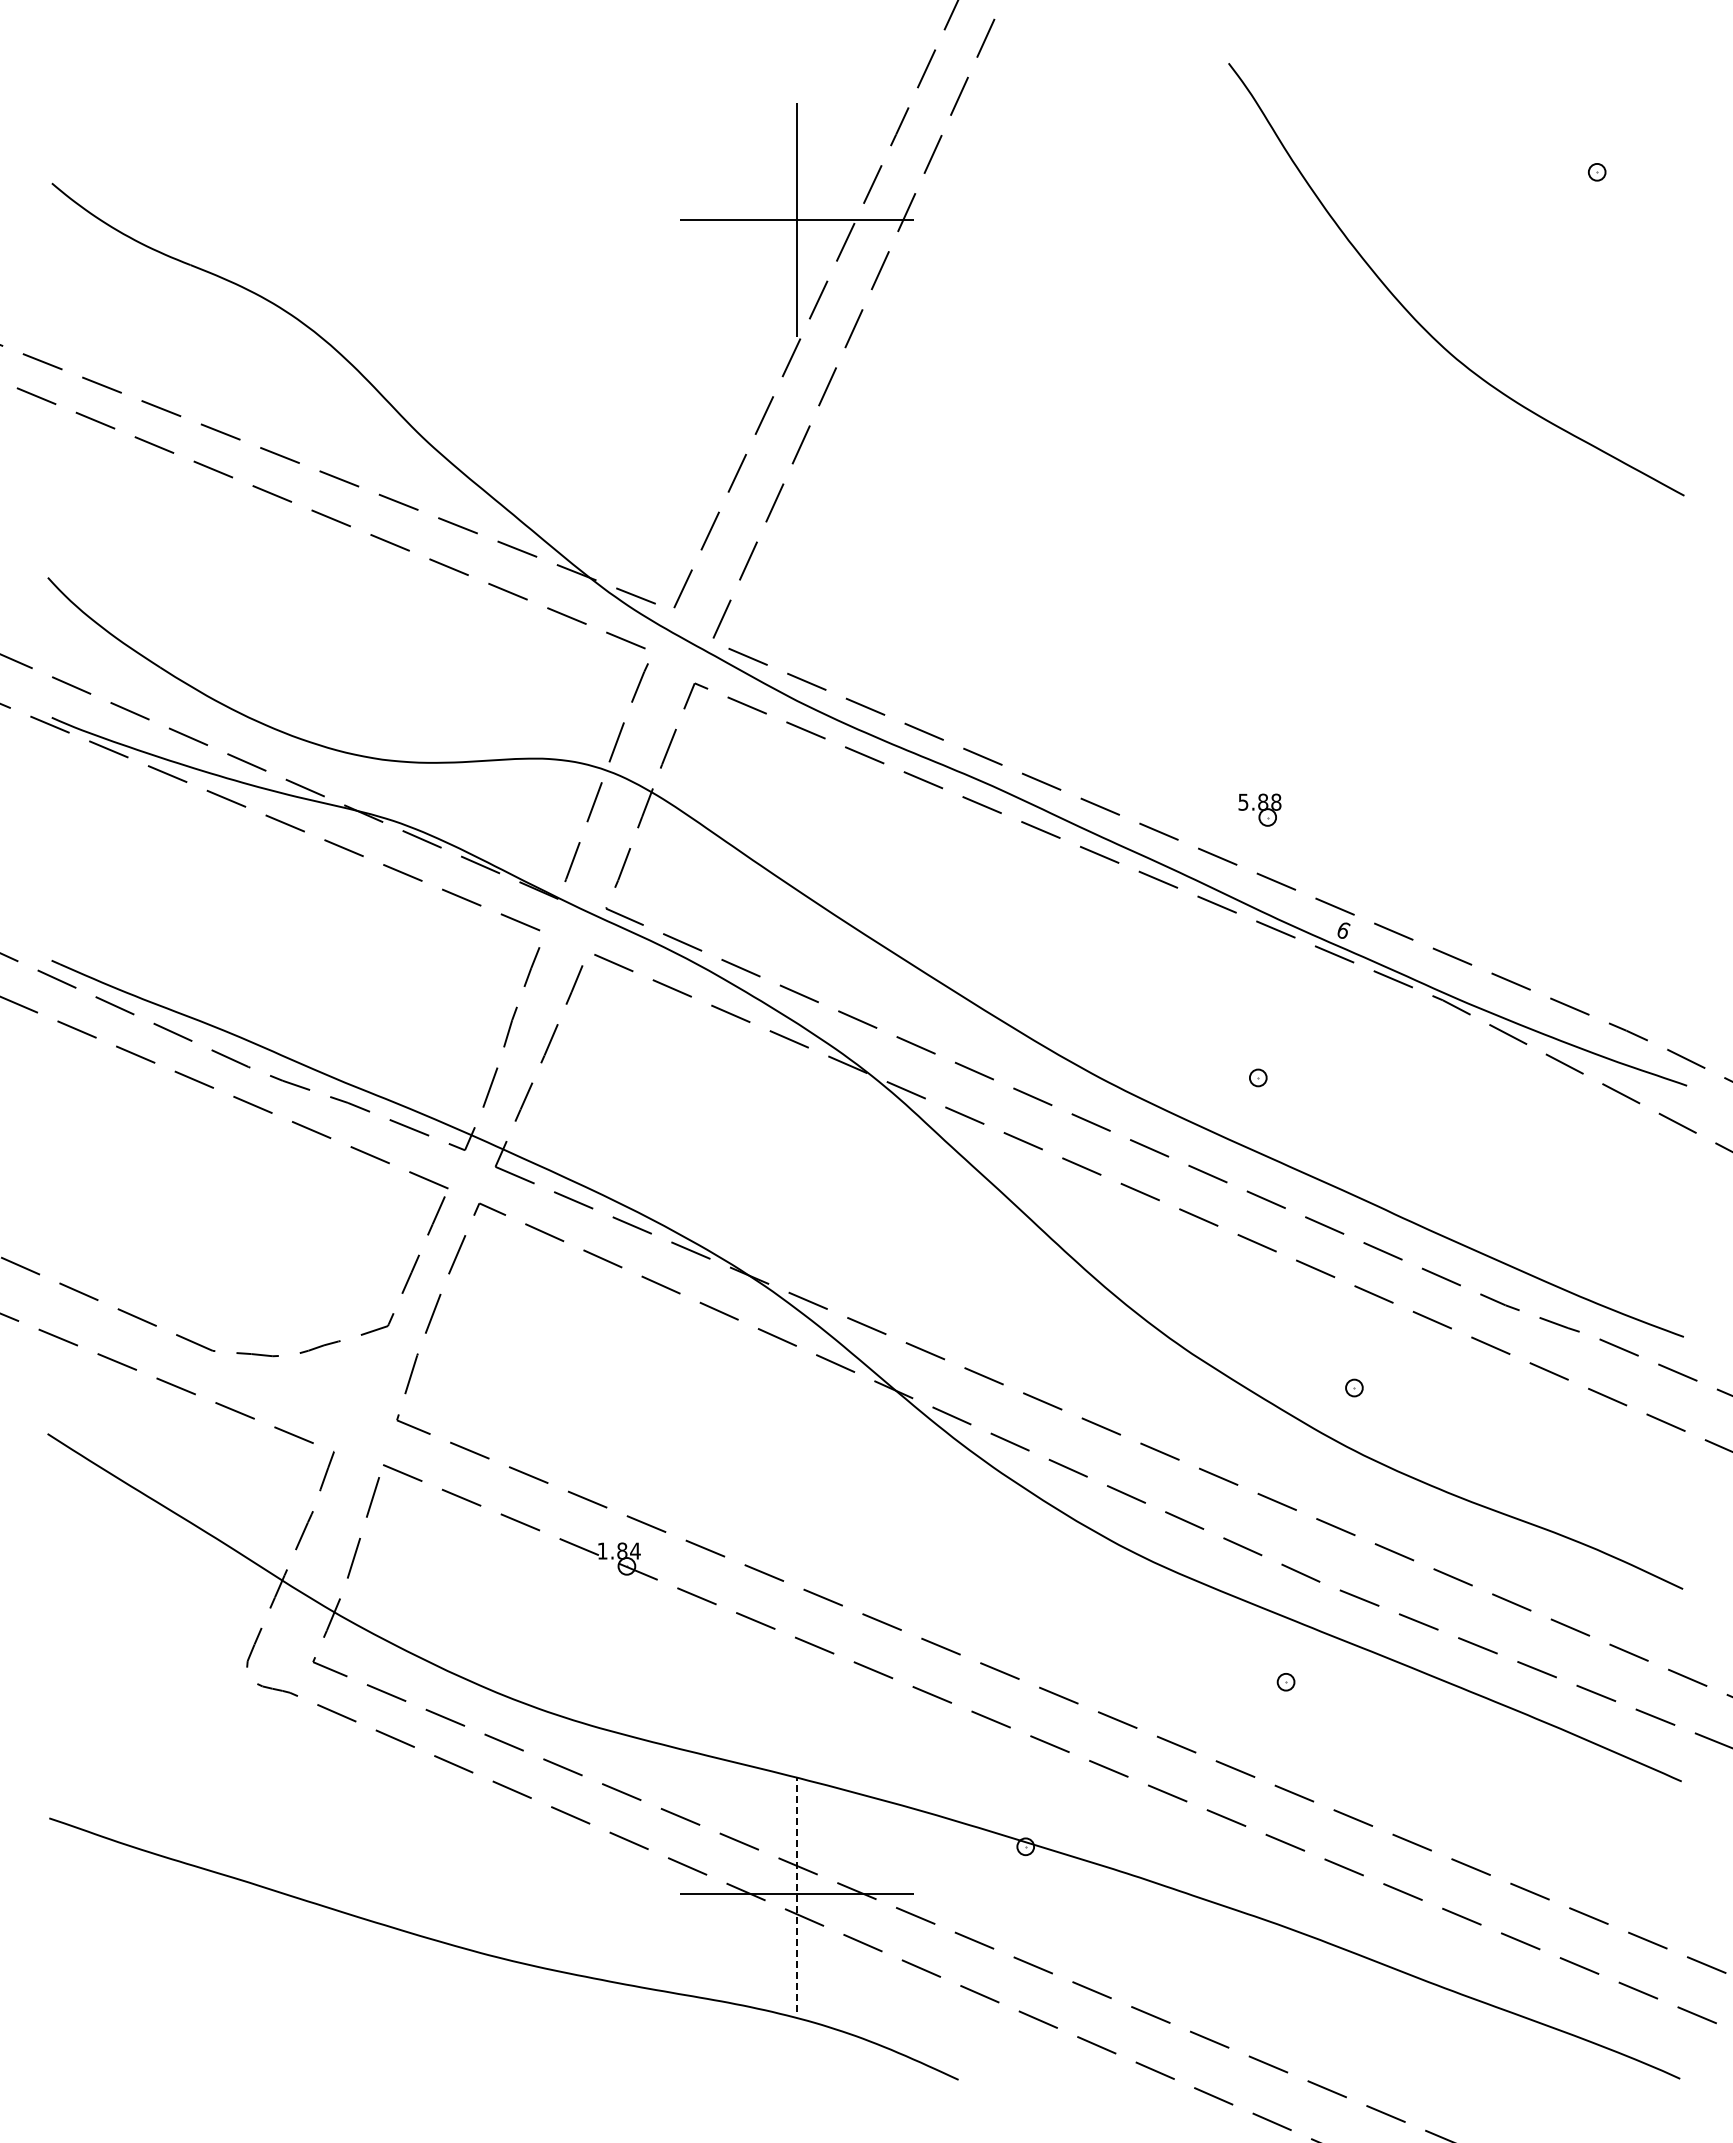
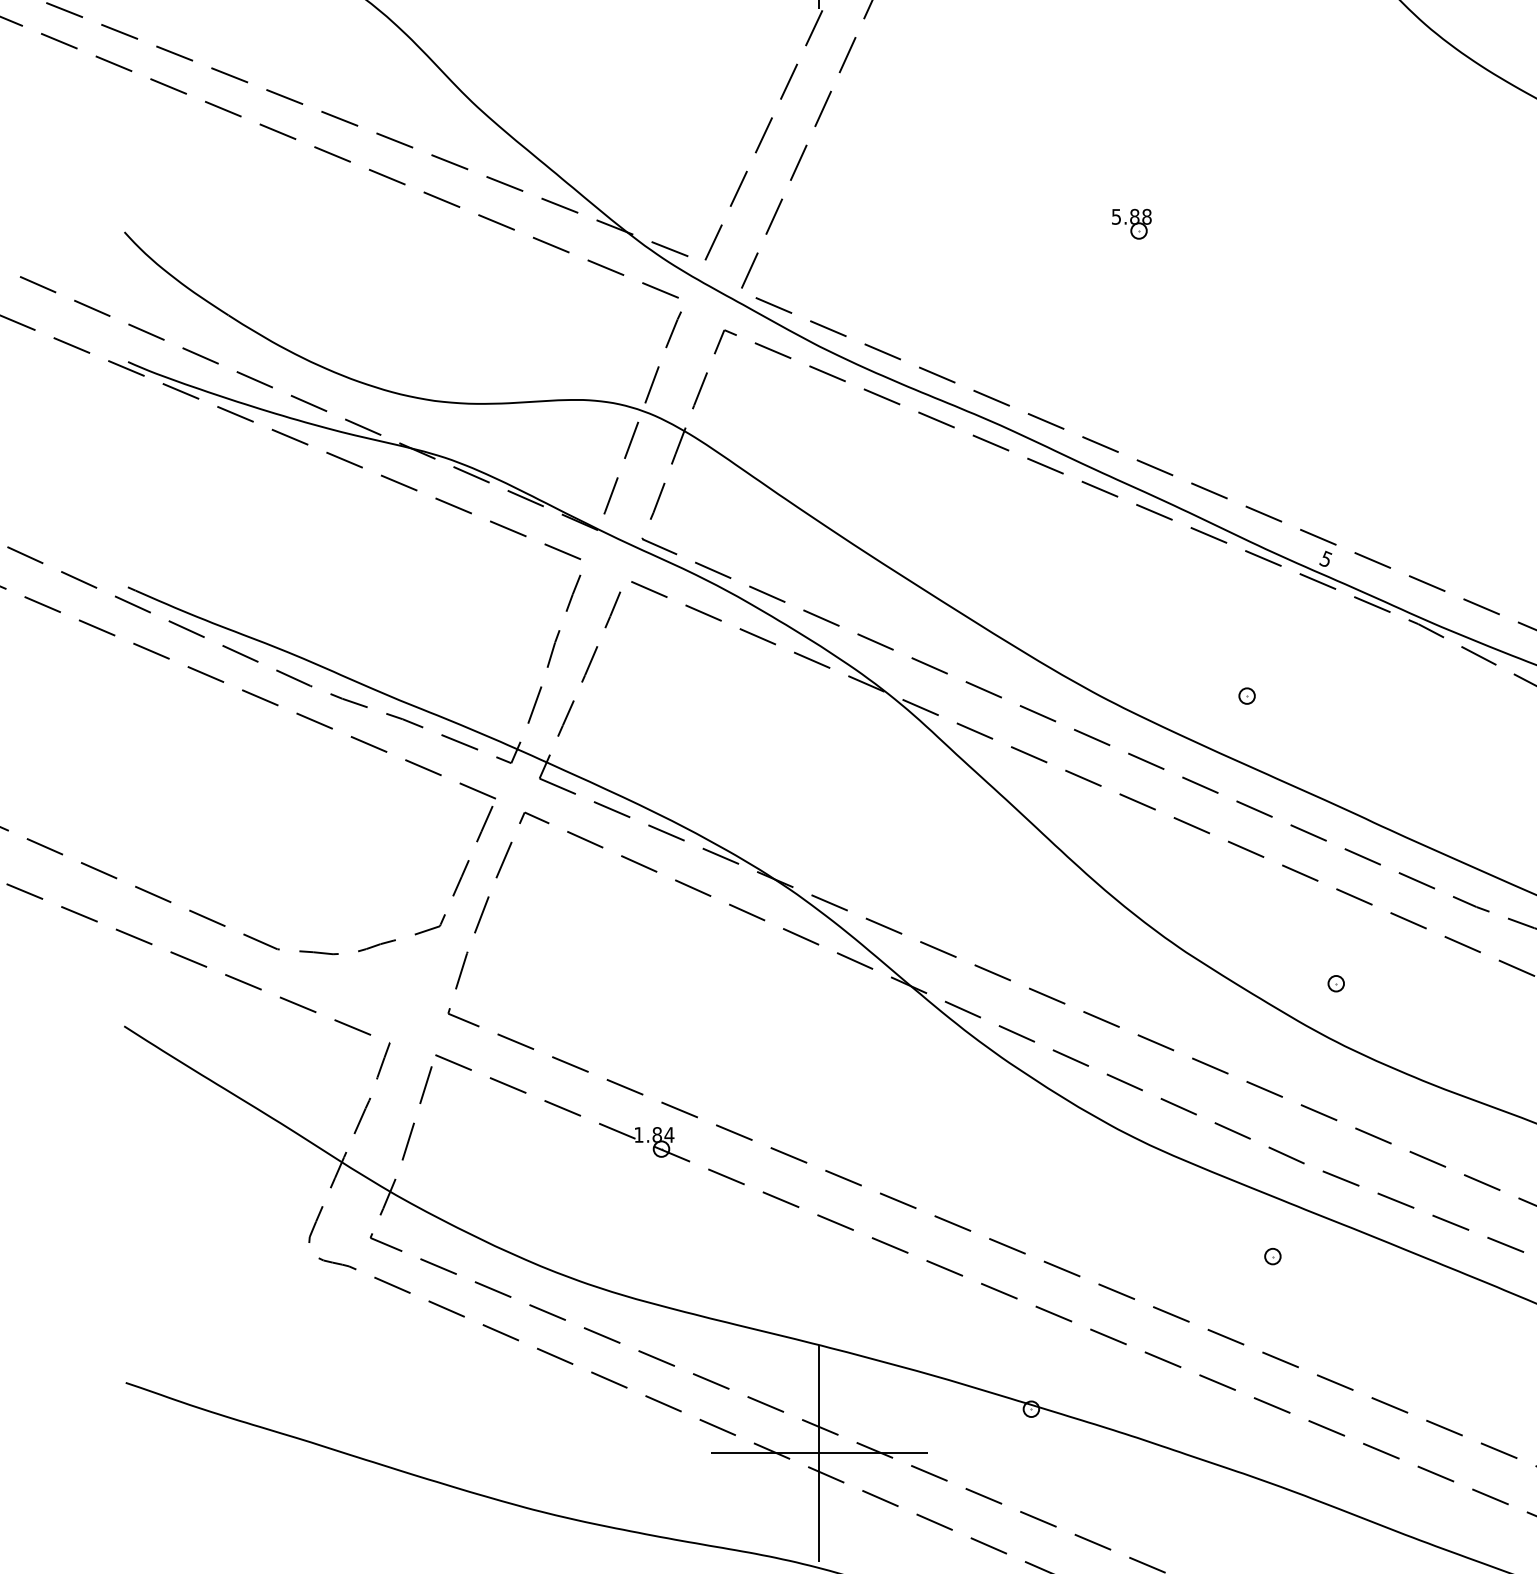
part: (1259, 809) -> (1131, 223), moved
text: (1343, 929) -> (1326, 558), 6 -> 5
line: (797, 1894) -> (819, 1453), dashed -> solid

